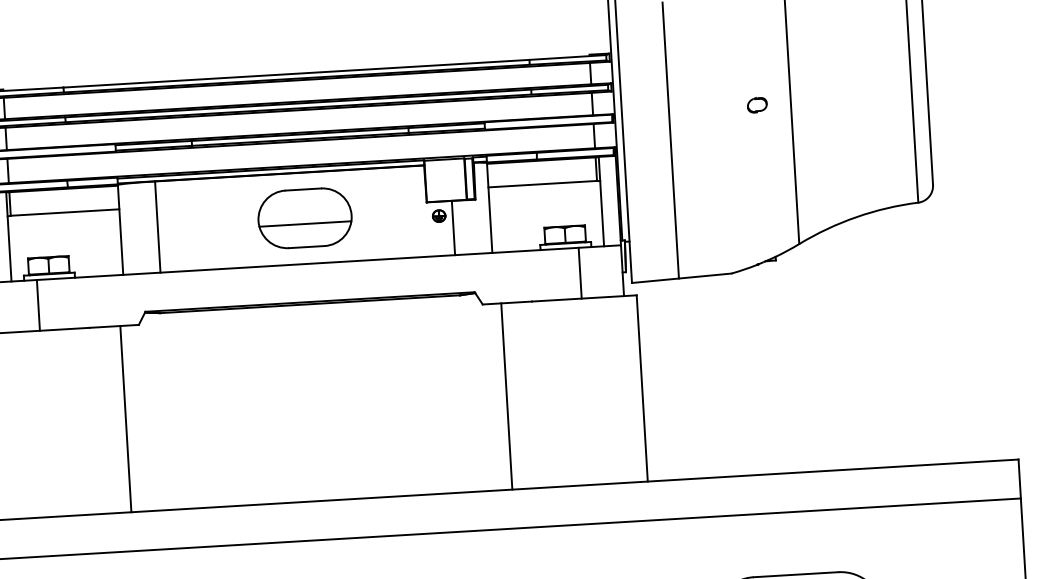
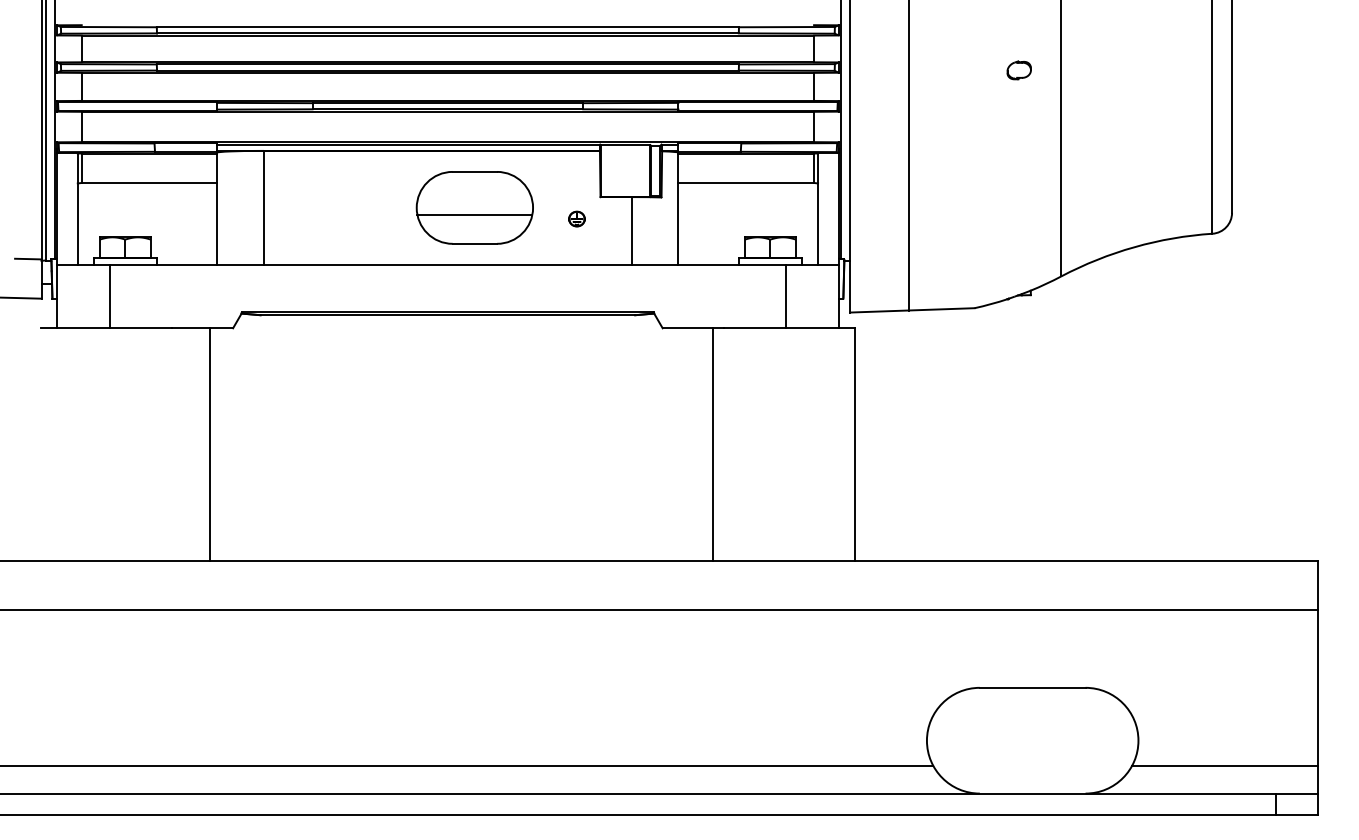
part: (756, 105) -> (1018, 70), moved
part: (438, 215) -> (576, 218), moved
part: (304, 218) -> (474, 207), moved
line: (506, 396) -> (712, 444), moved

